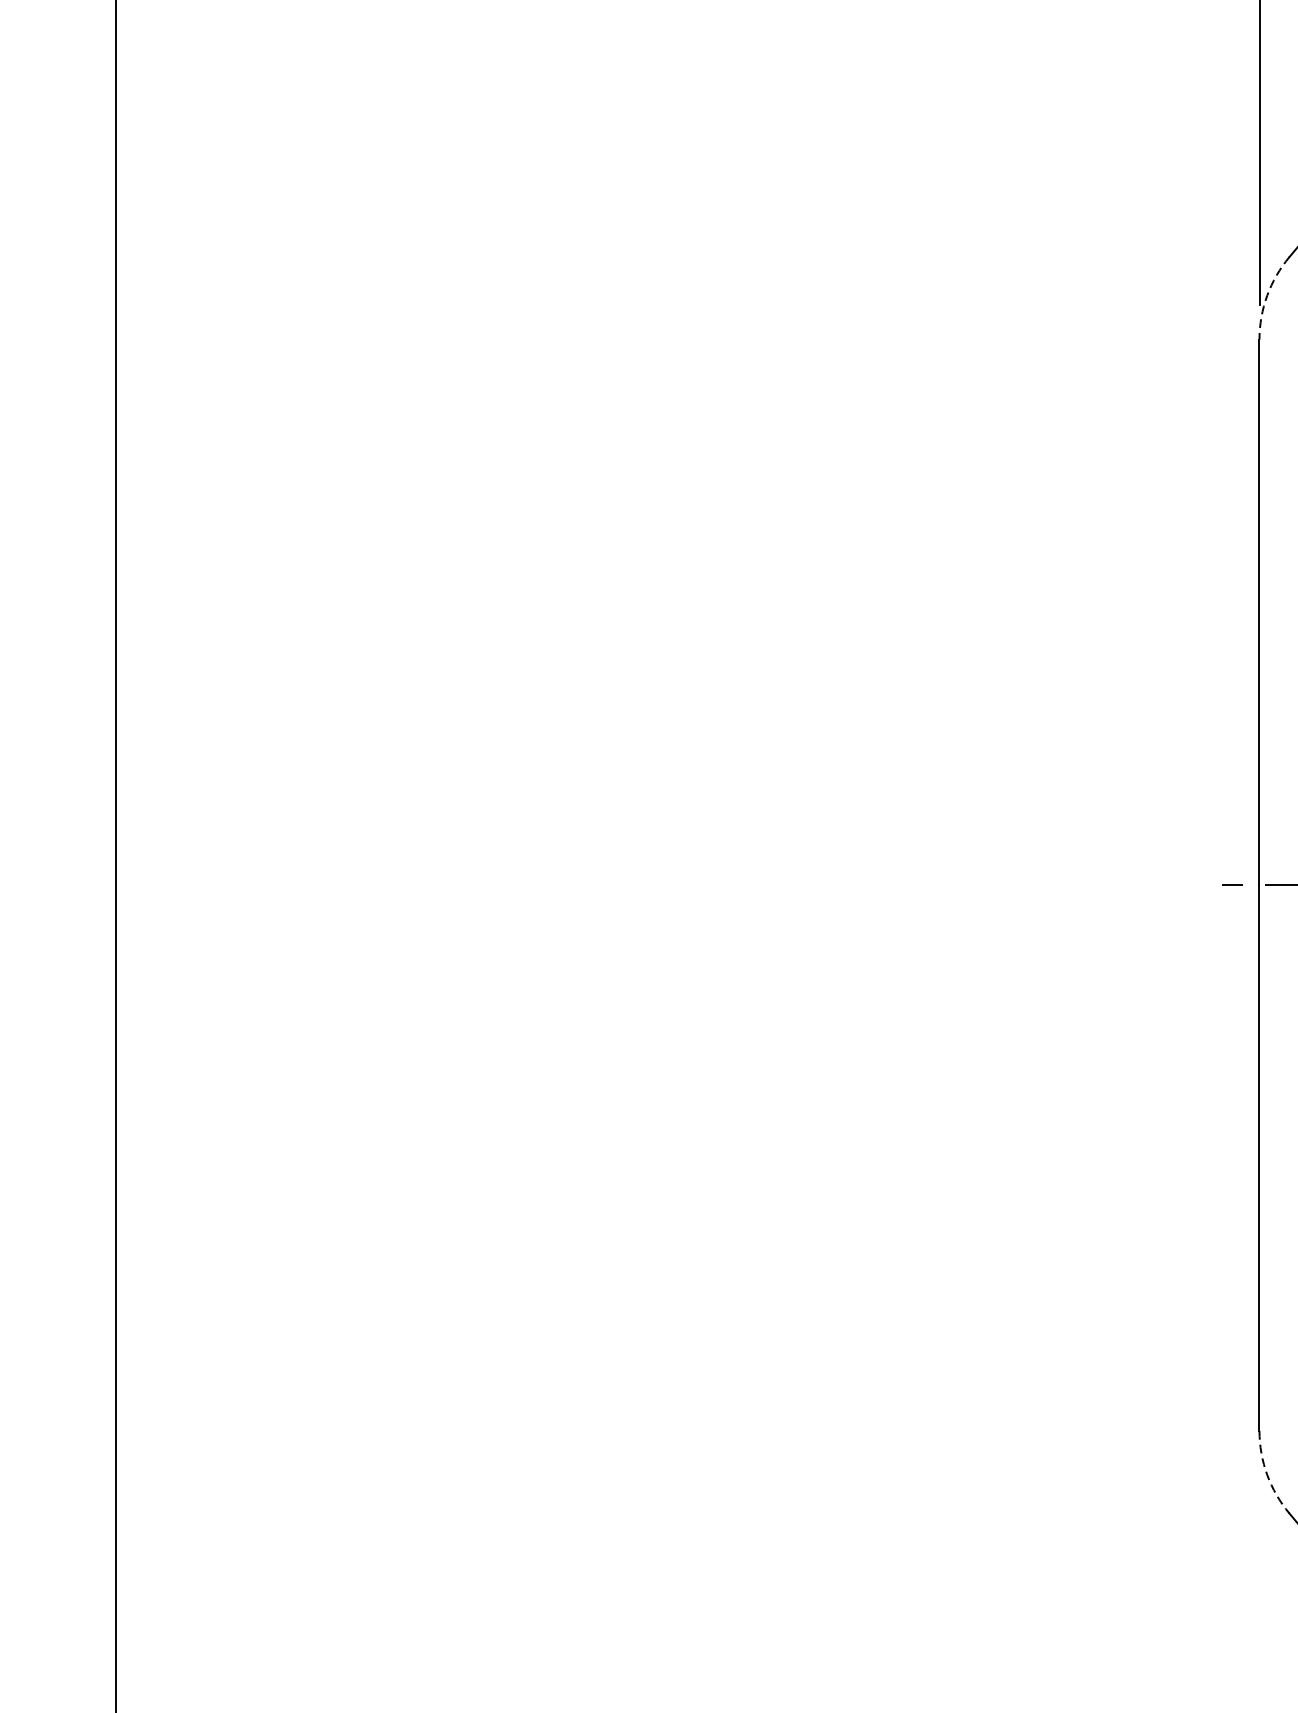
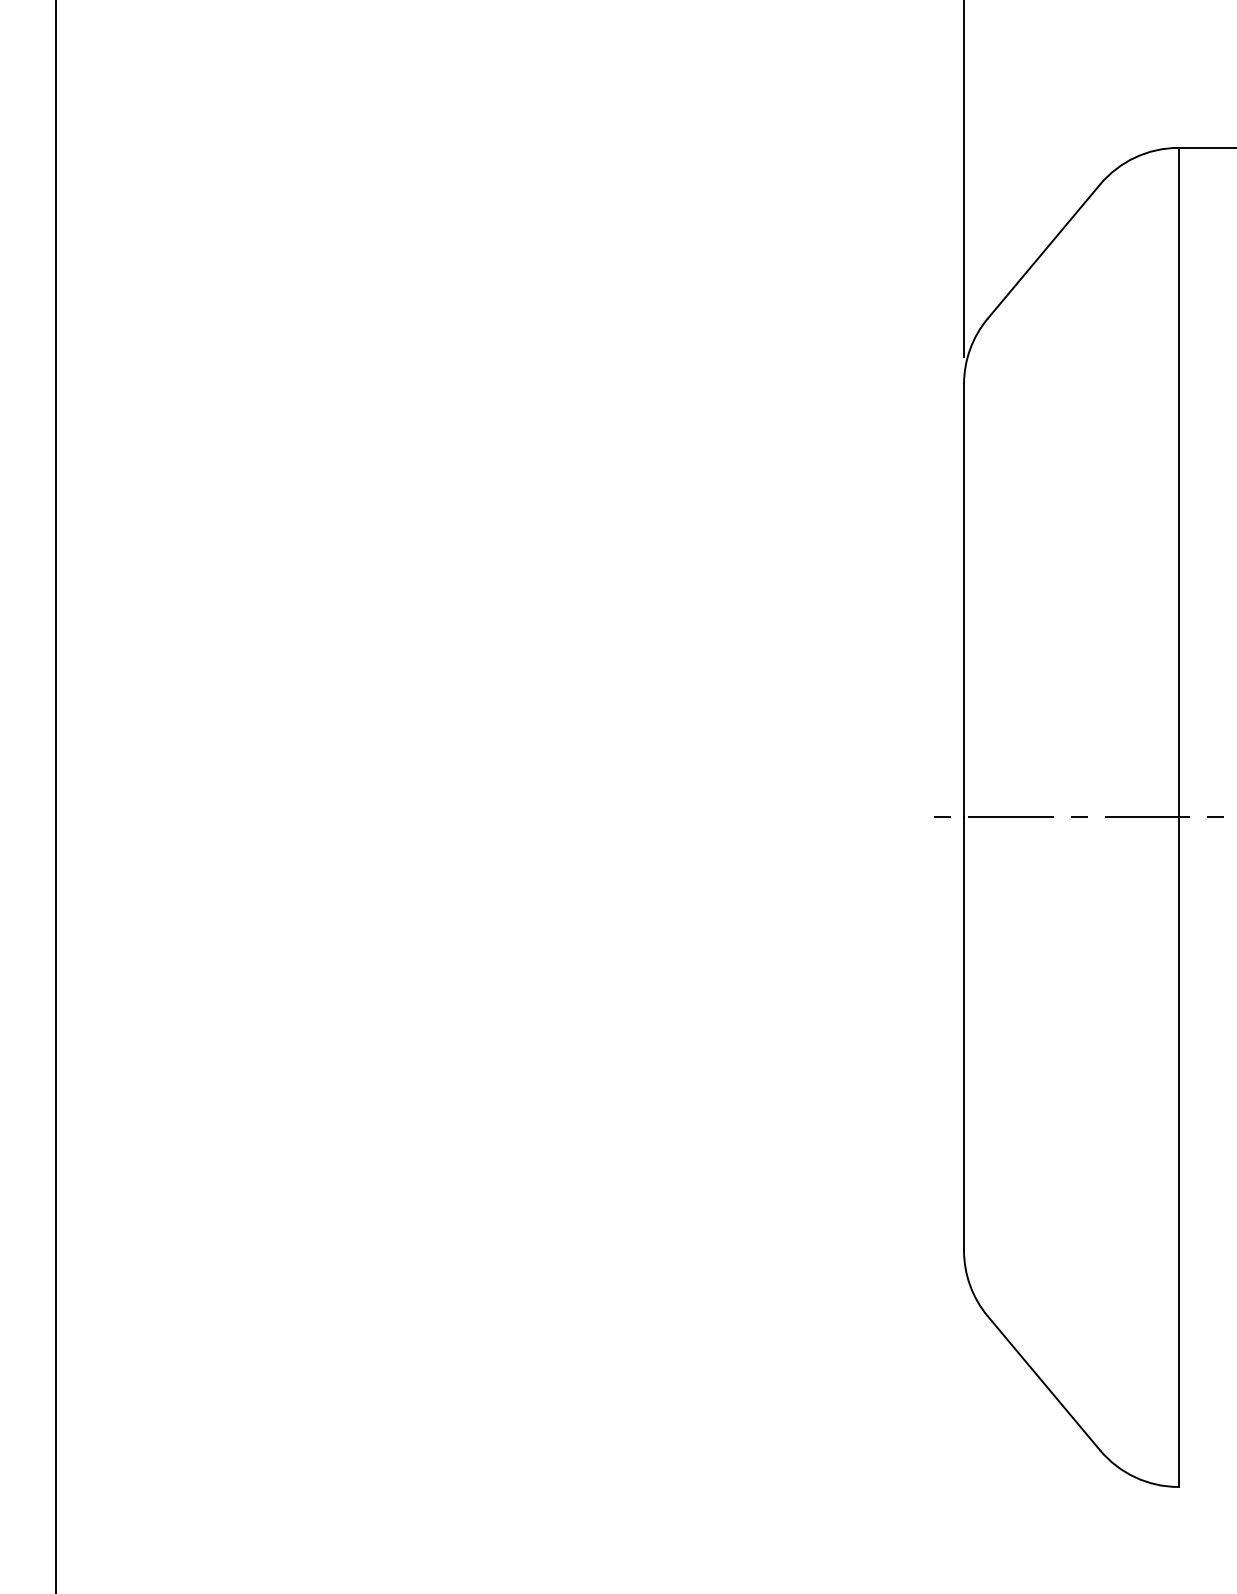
arc: (1267, 295) -> (970, 349), dashed -> solid
arc: (1267, 1474) -> (970, 1285), dashed -> solid

